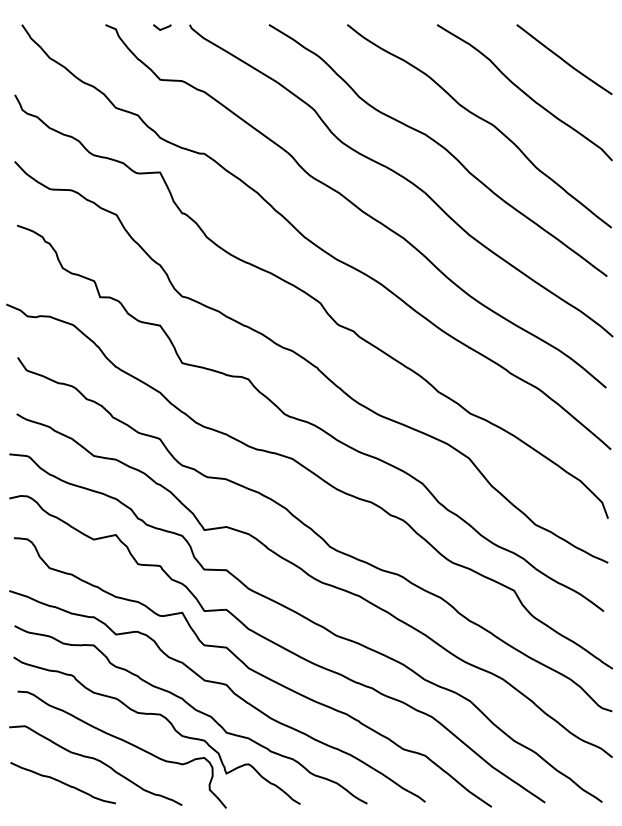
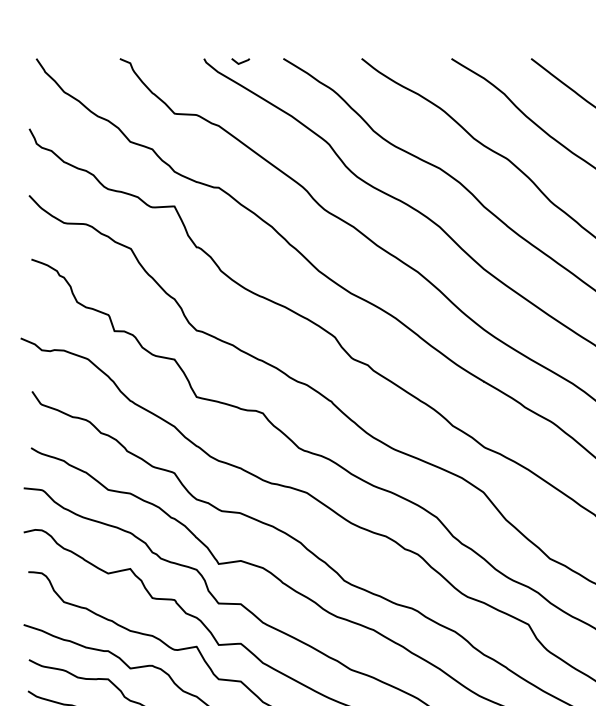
line: (163, 27) -> (241, 61), moved

